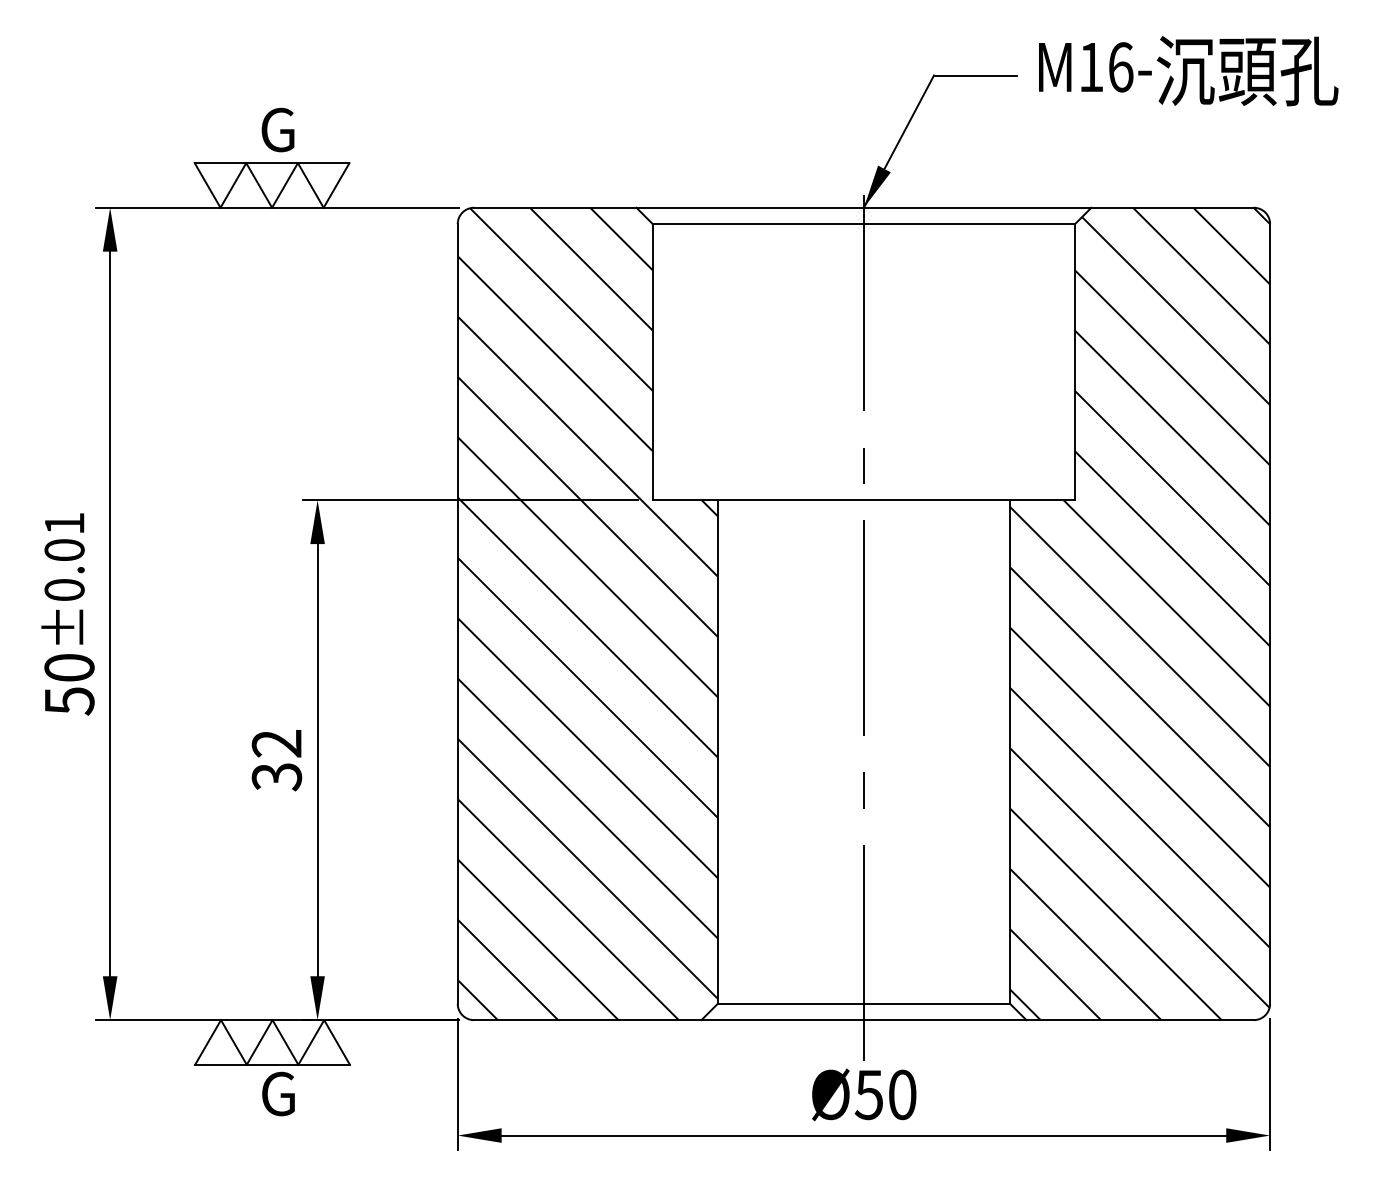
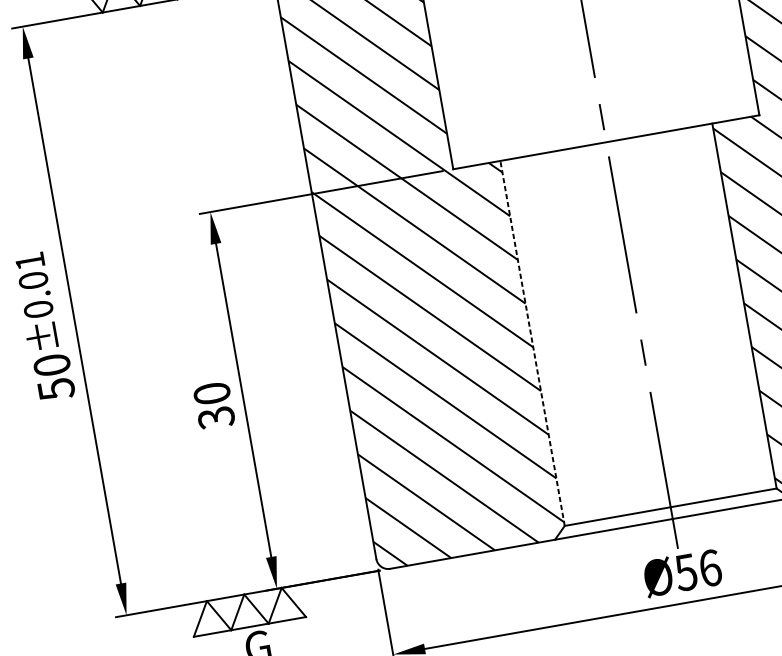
text: (276, 743) -> (211, 393), 32 -> 30
line: (717, 752) -> (532, 343), solid -> dashed
text: (902, 1094) -> (710, 567), Ø50 -> Ø56

